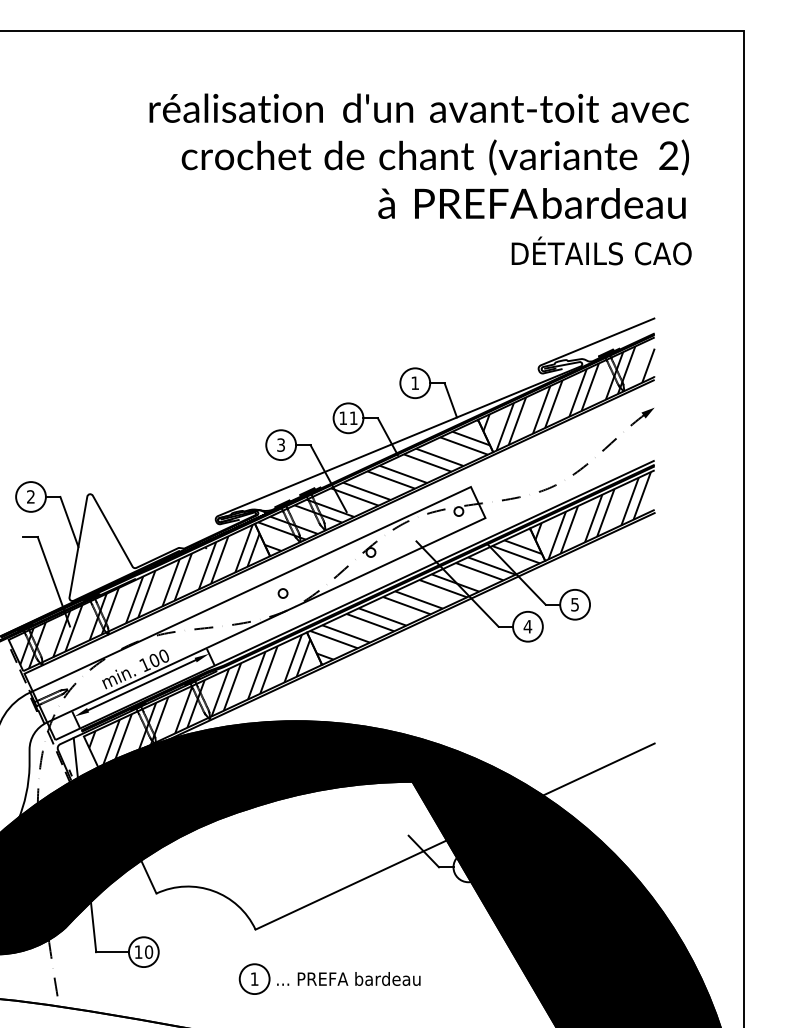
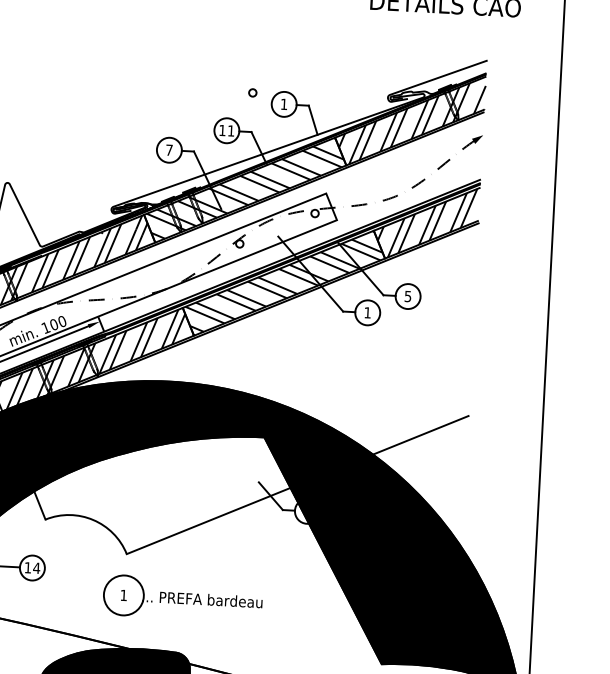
text: (280, 444) -> (168, 149), 3 -> 7
circle: (282, 593) -> (252, 92), moved
text: (527, 626) -> (367, 312), 4 -> 1
text: (148, 951) -> (36, 567), 10 -> 14
circle: (254, 979) -> (123, 595), size x1.6

